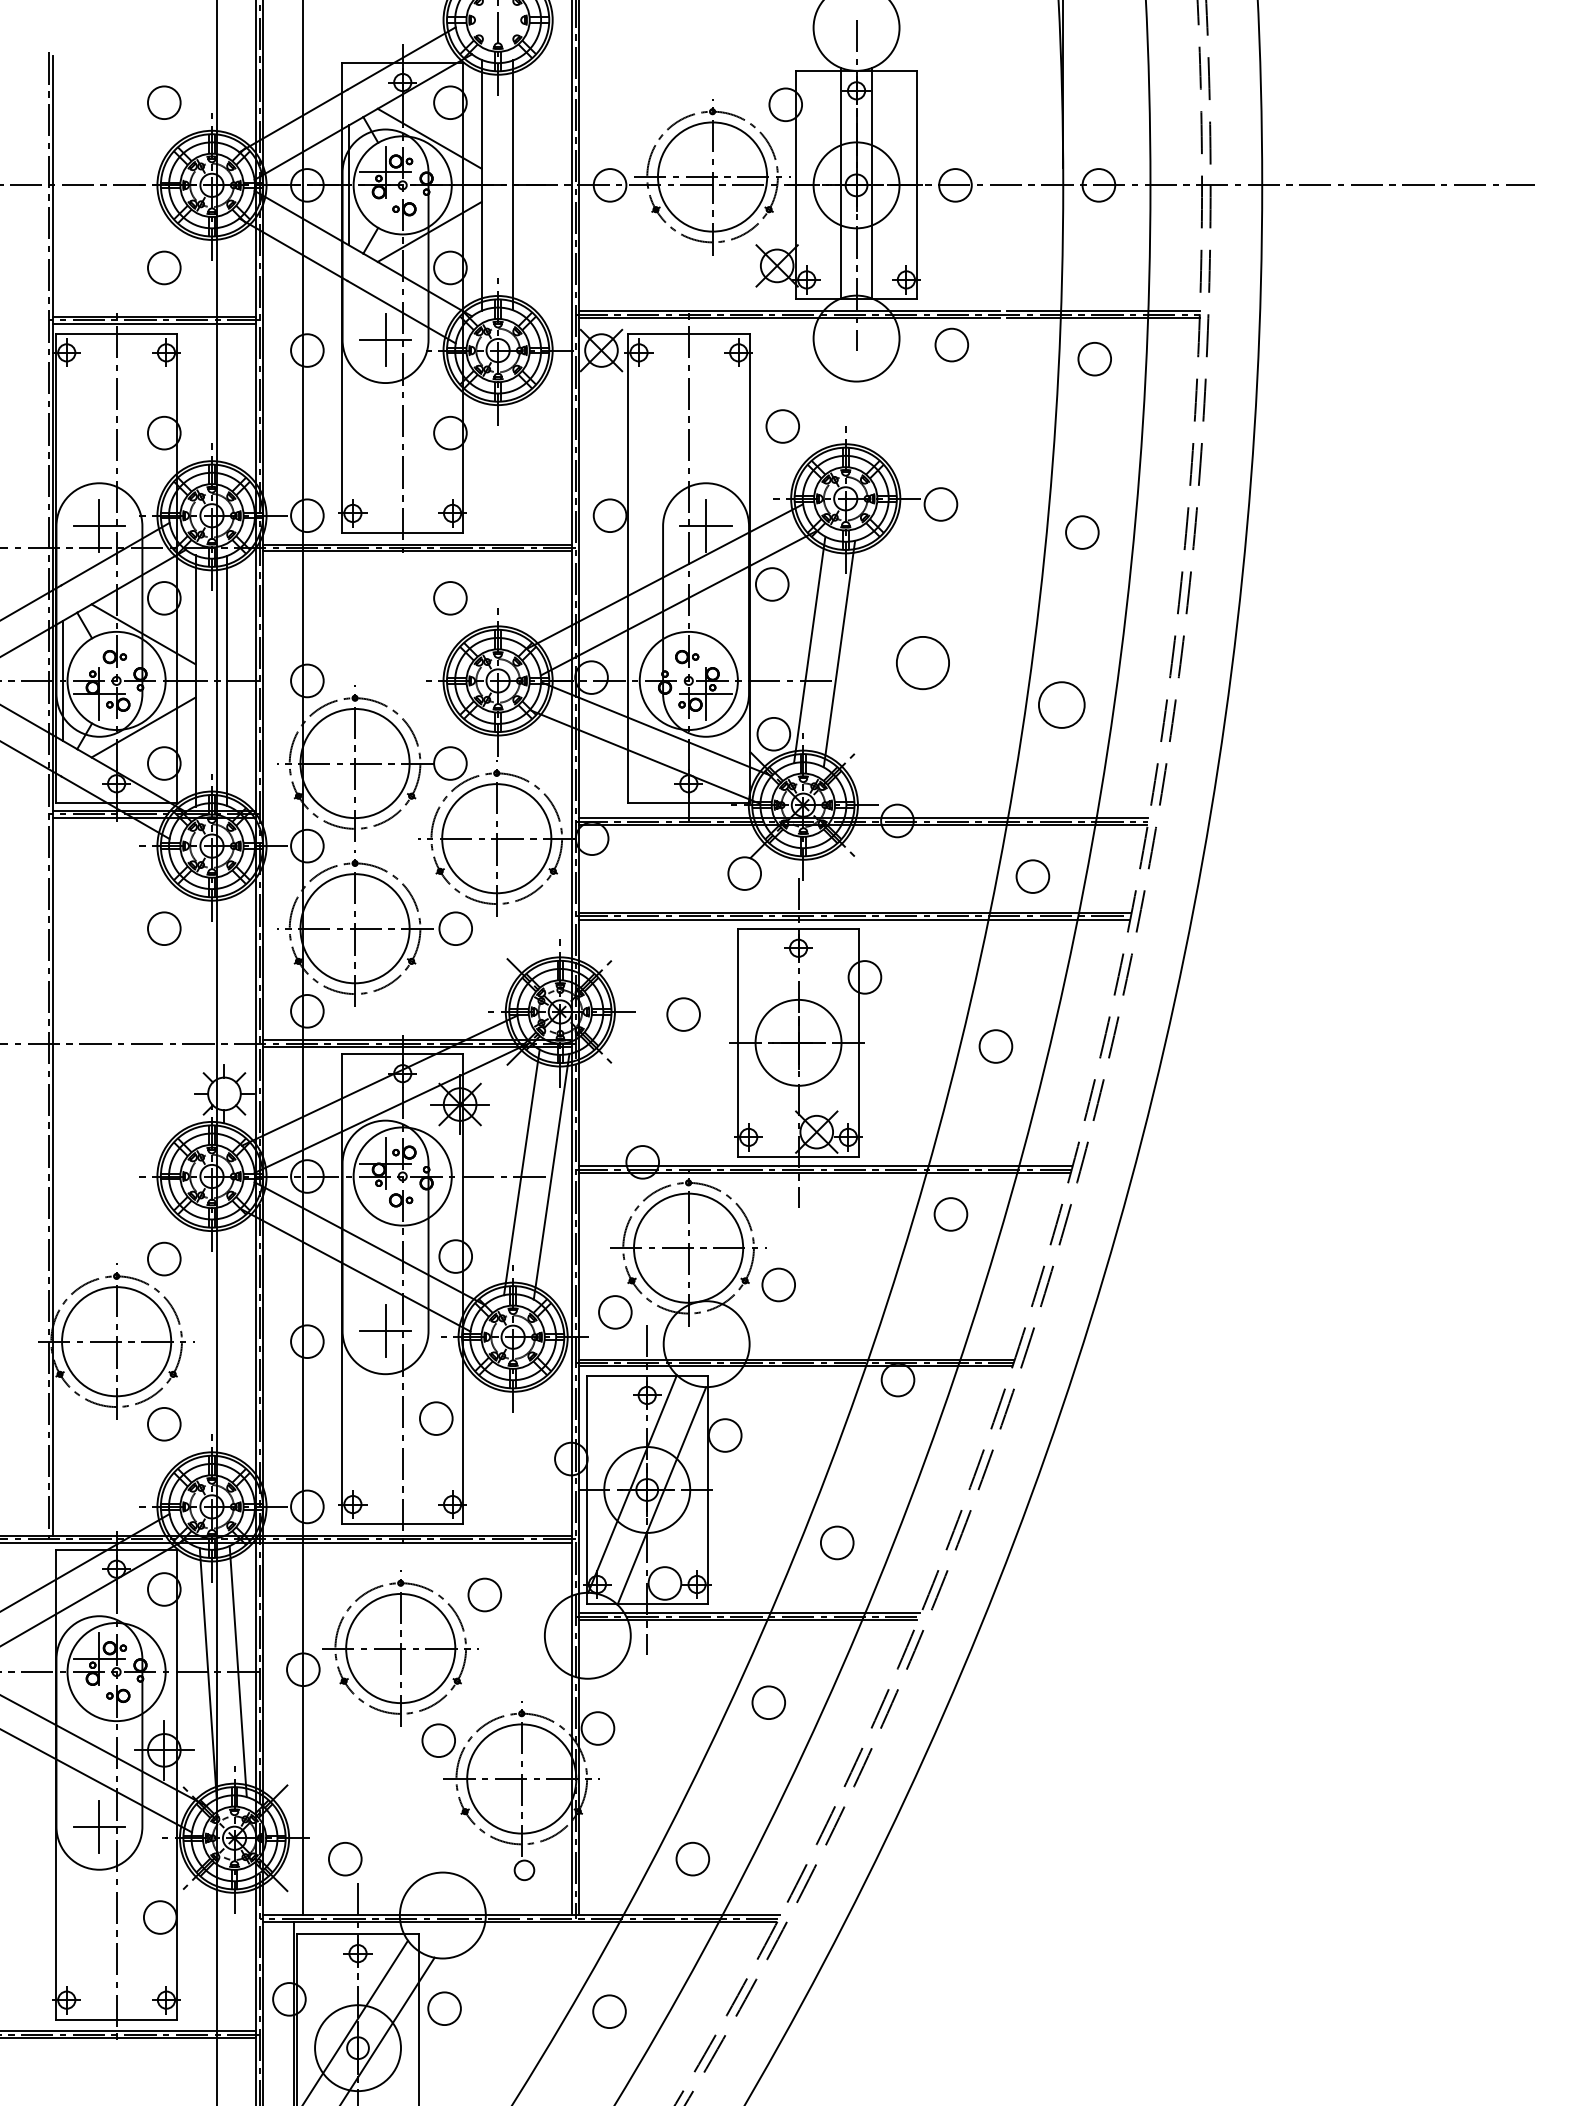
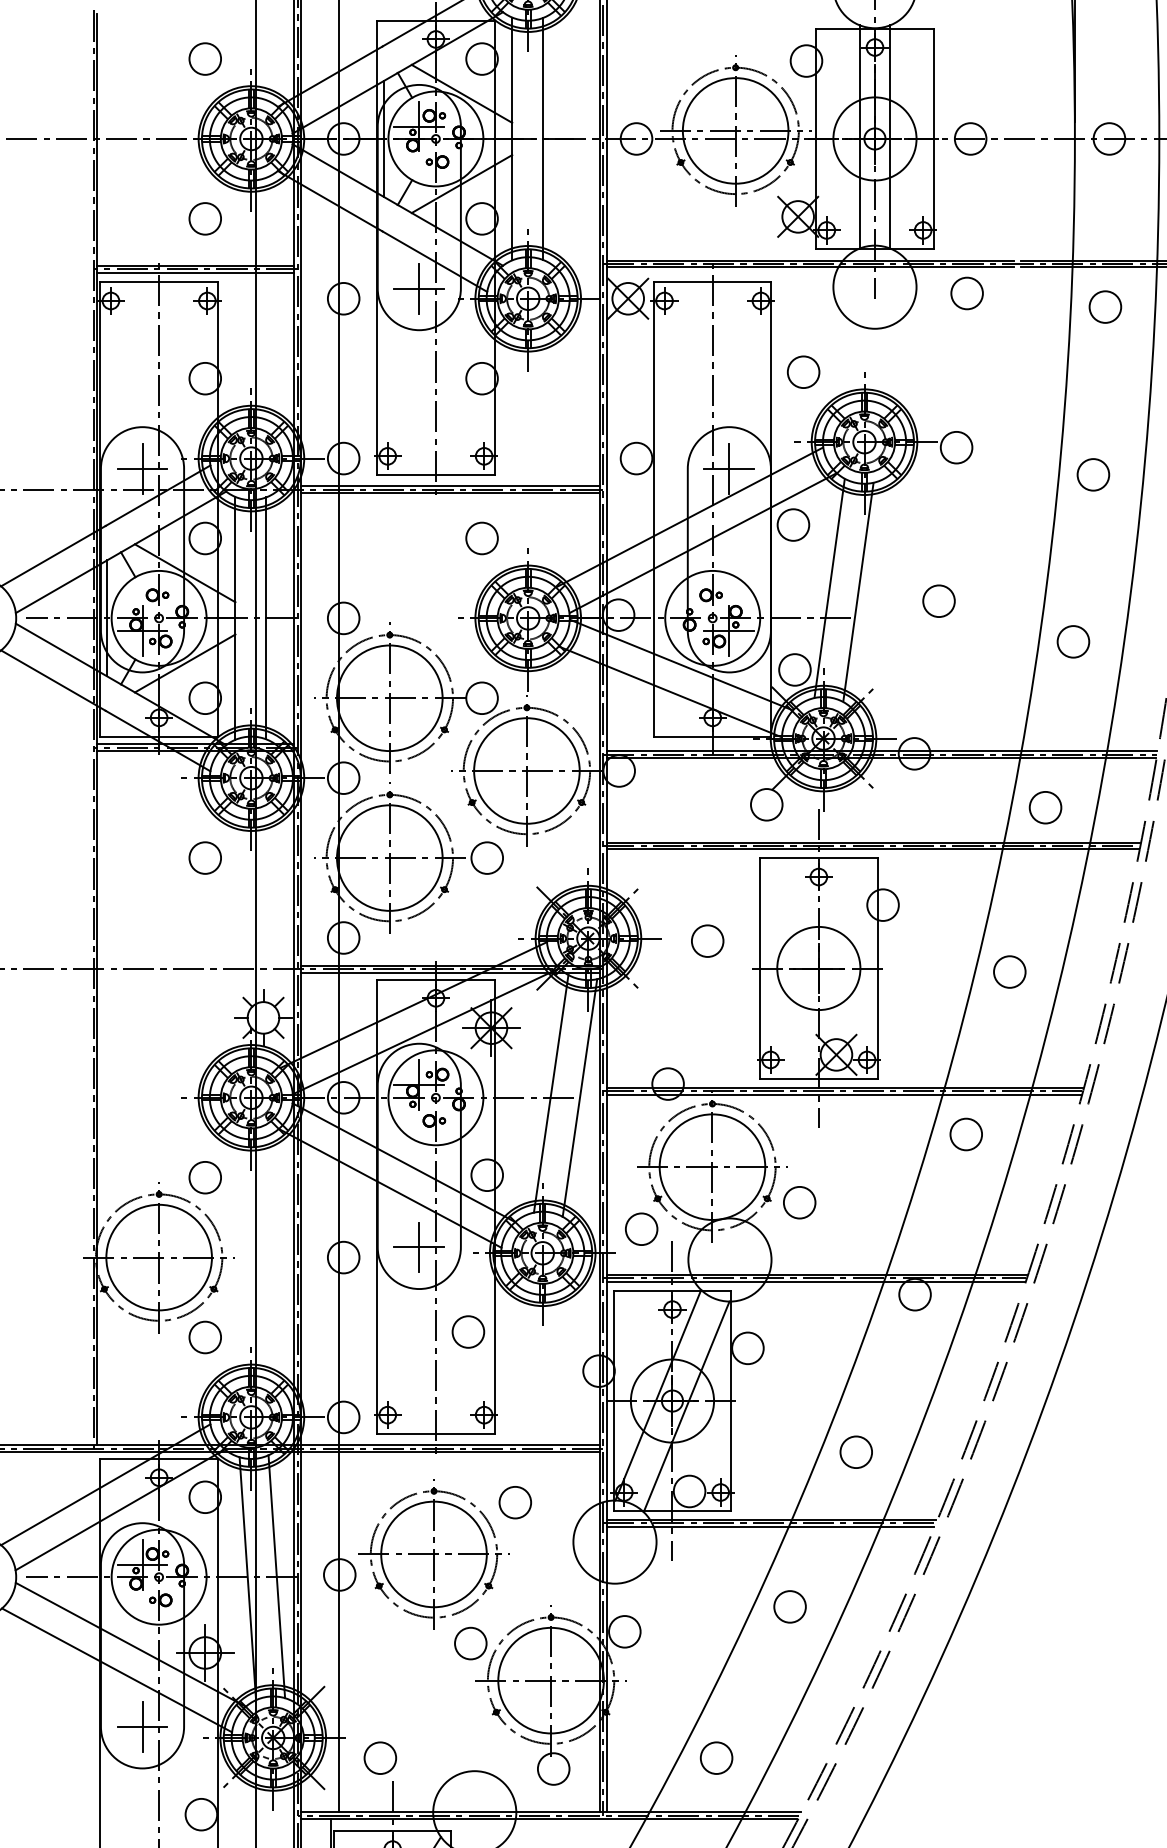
circle: (922, 663) -> (938, 601), size x0.62
circle: (1061, 705) -> (1073, 642), size x0.71
circle: (524, 1870) -> (553, 1769), size x1.67

